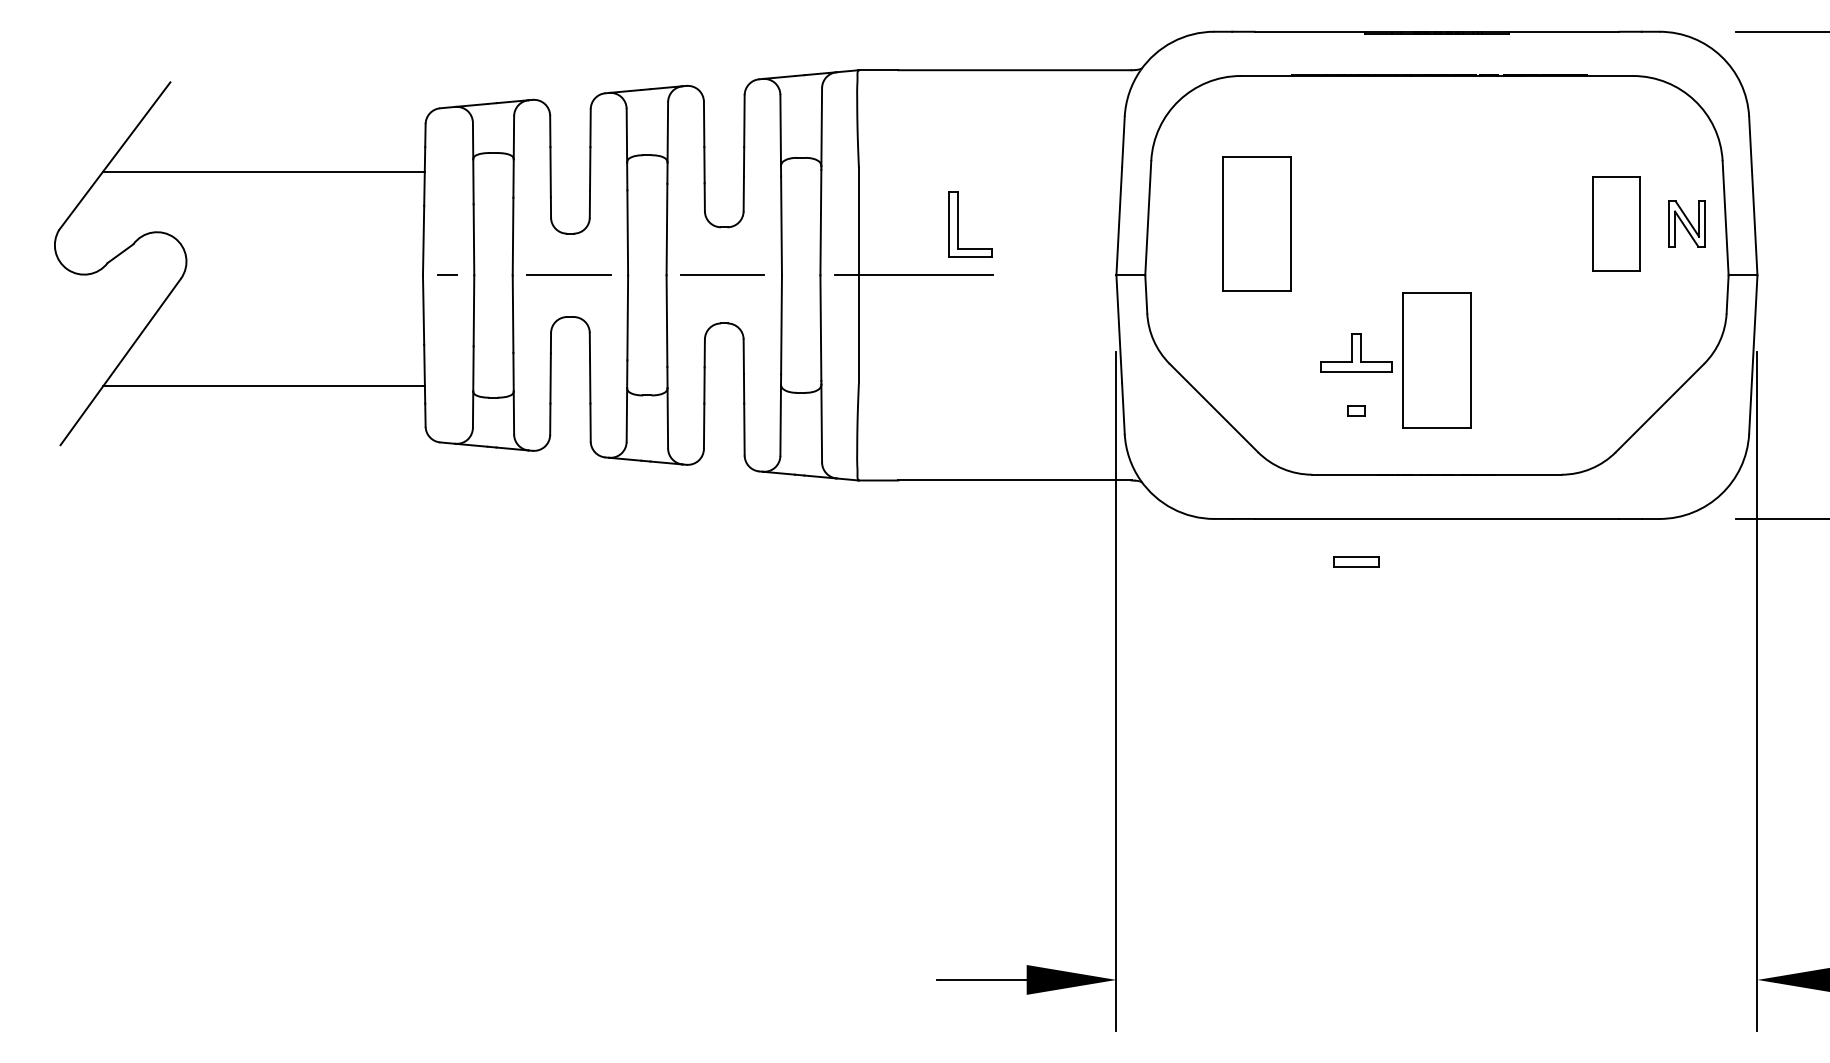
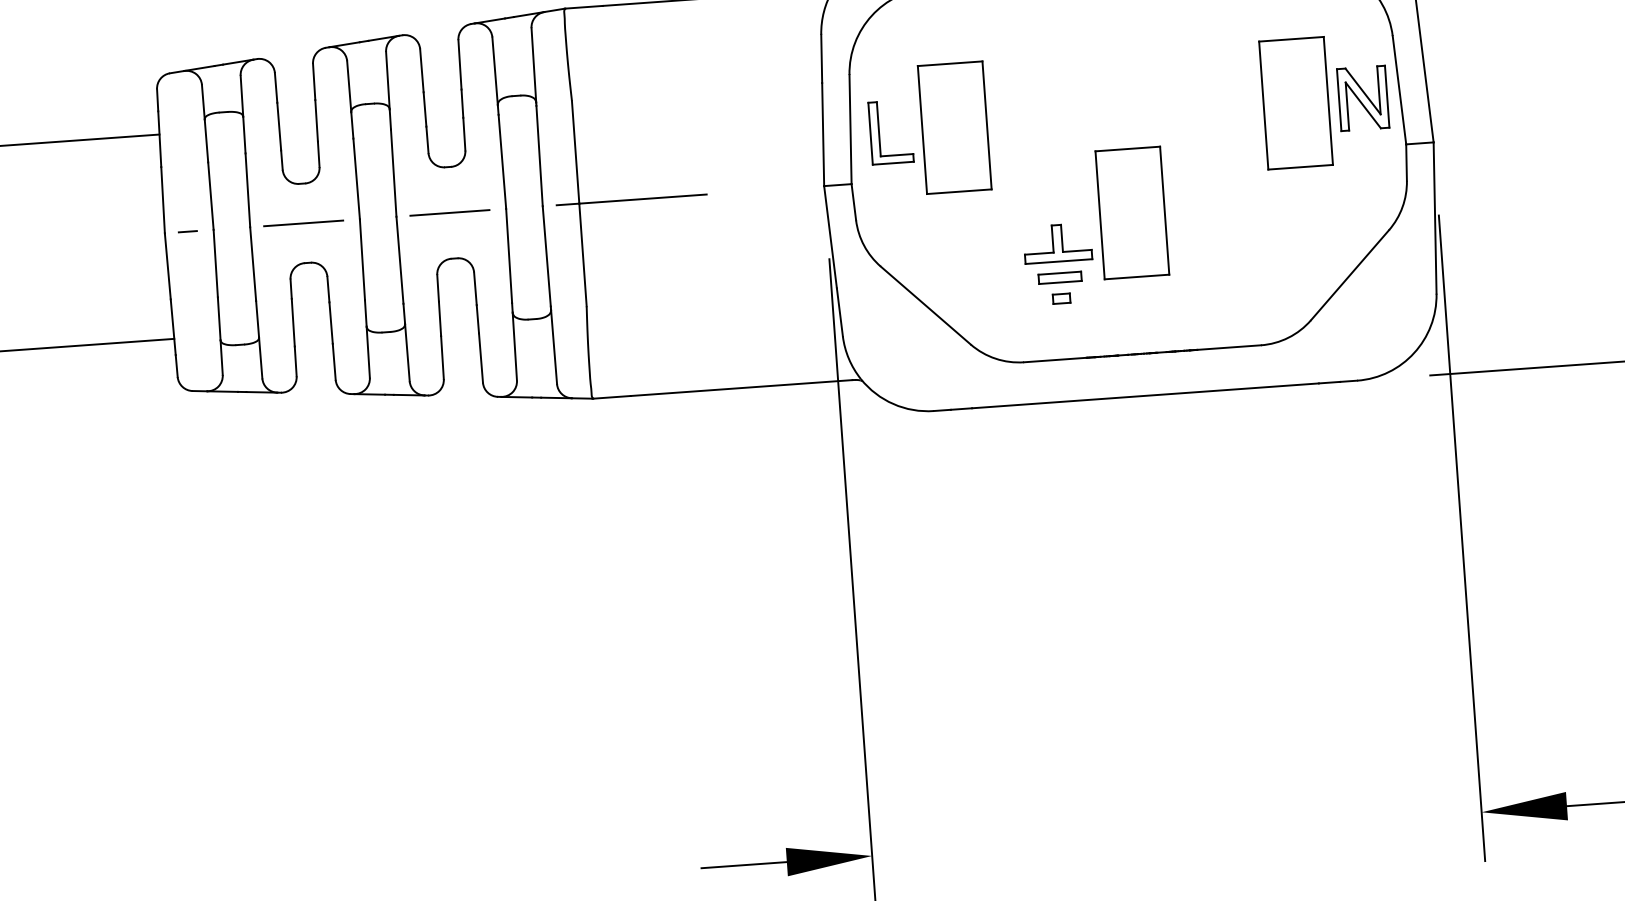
part: (1615, 223) -> (1295, 102), size x1.43
part: (1686, 223) -> (1362, 97), size x1.43
part: (958, 224) -> (879, 133), moved
part: (1436, 360) -> (1131, 212), moved
part: (1356, 561) -> (1060, 277), moved

